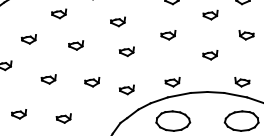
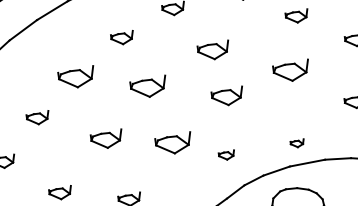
part: (117, 21) -> (212, 49), size x1.4
part: (168, 35) -> (290, 70), size x1.6
part: (28, 39) -> (74, 77), size x1.6
part: (76, 45) -> (148, 86), size x1.6
part: (126, 51) -> (225, 95), size x1.4
part: (48, 79) -> (105, 138), size x1.4
part: (92, 82) -> (173, 143), size x1.6
part: (172, 82) -> (297, 143), size x0.6
part: (126, 89) -> (225, 154), size x0.7

